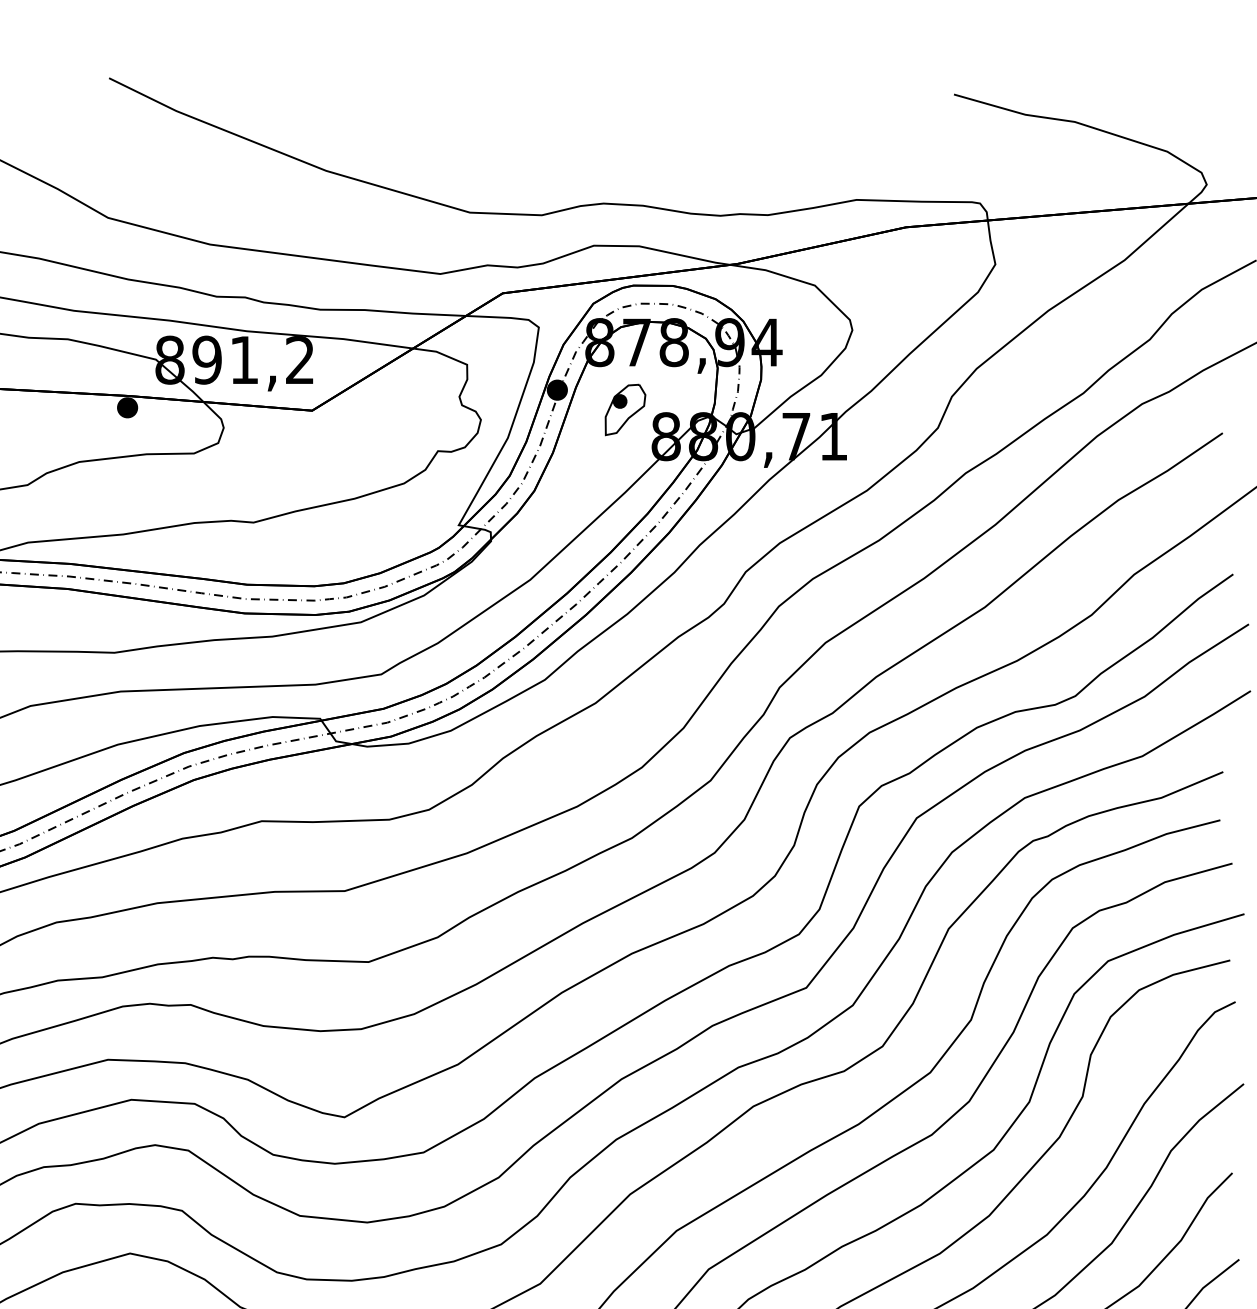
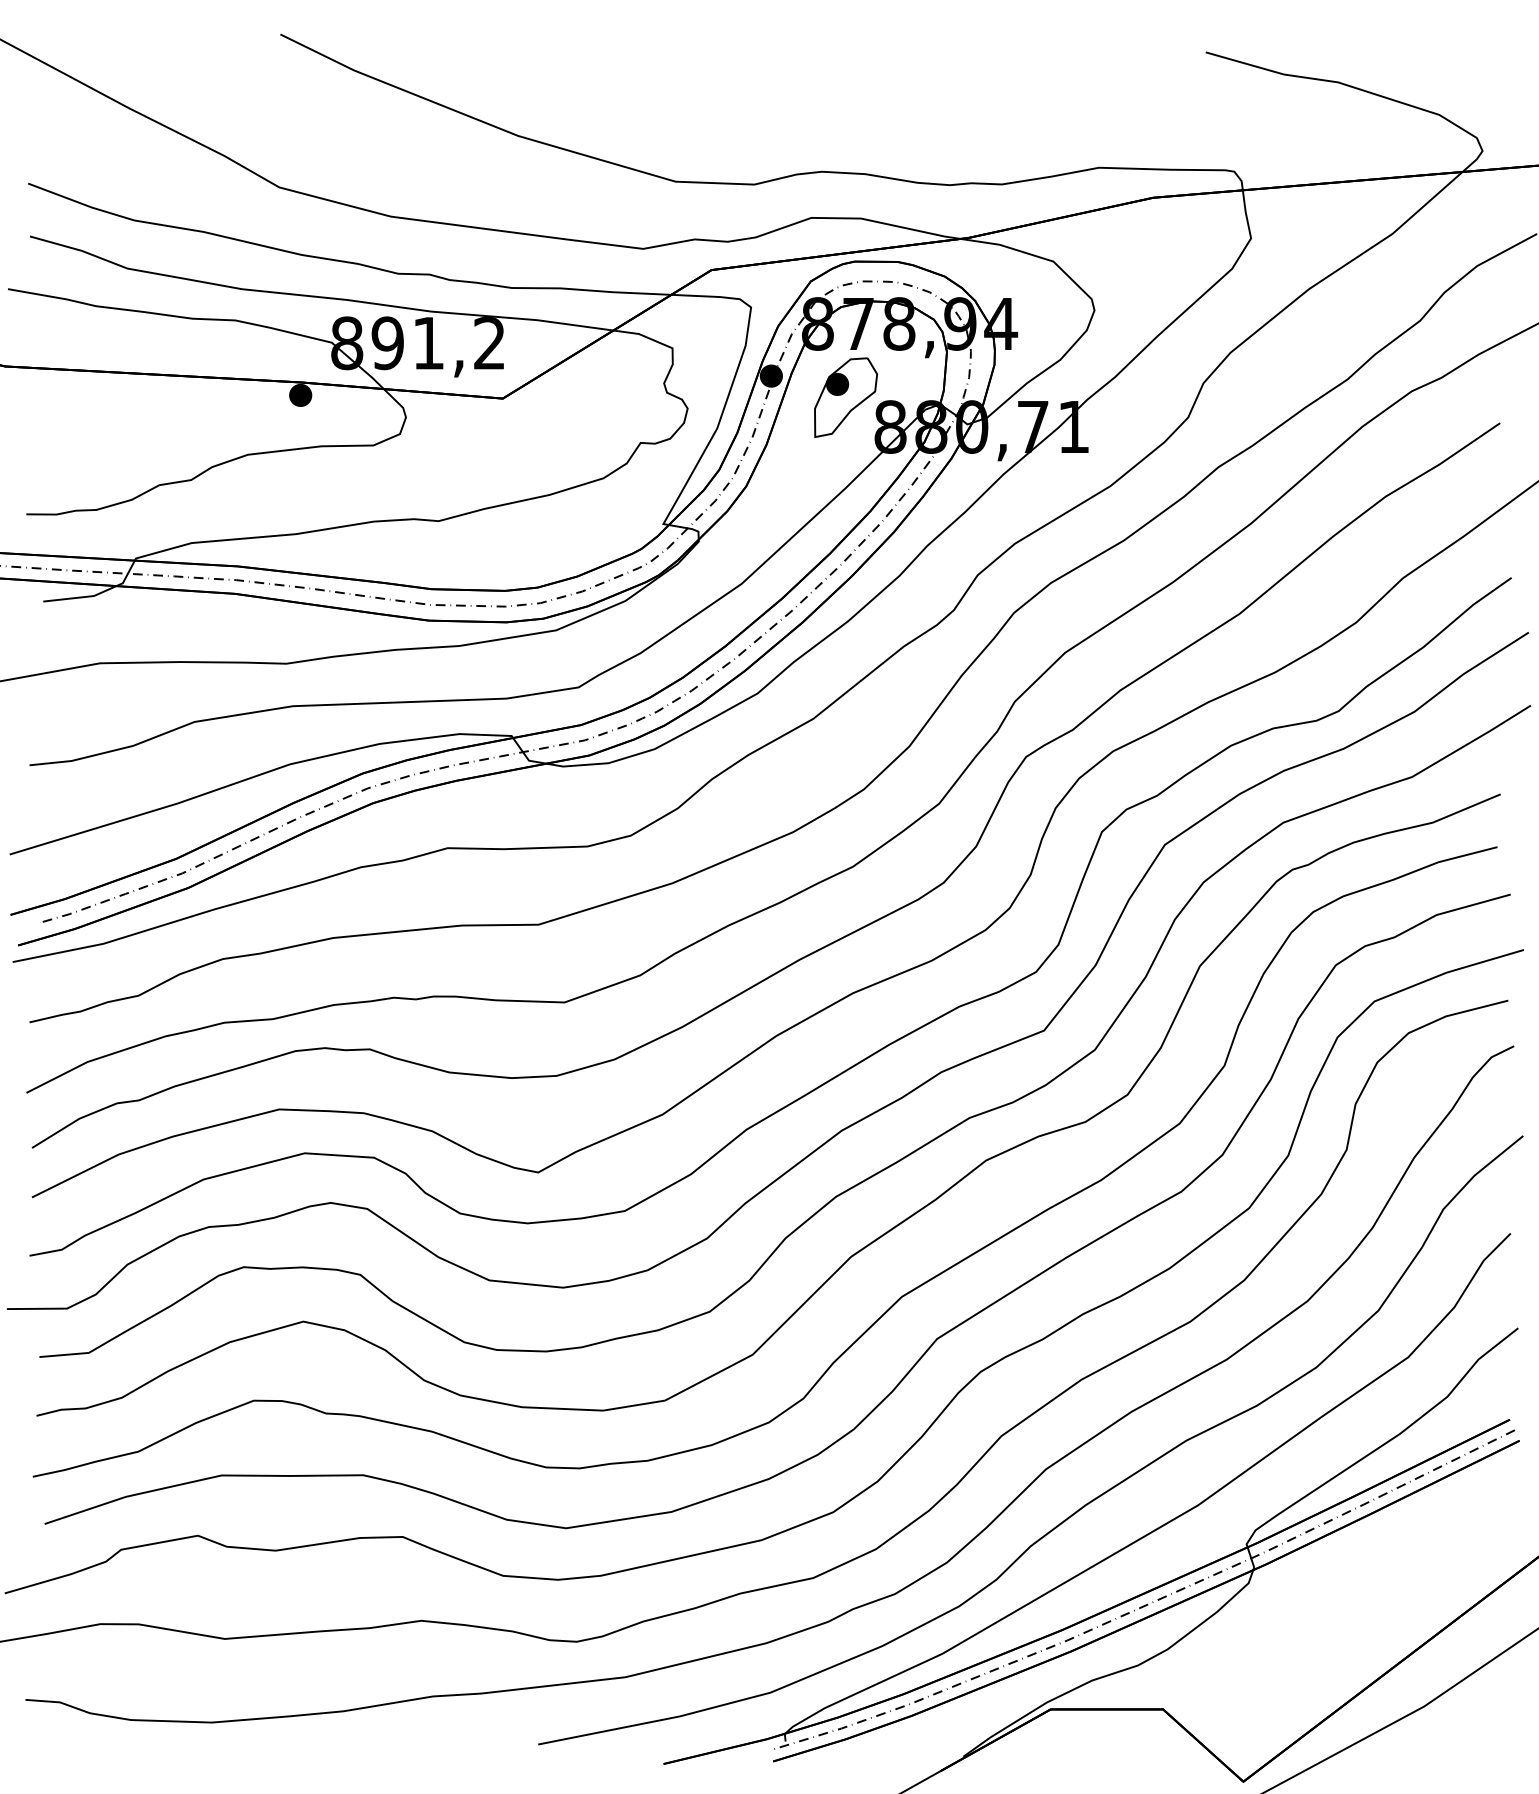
part: (625, 409) -> (845, 397), size x1.43

